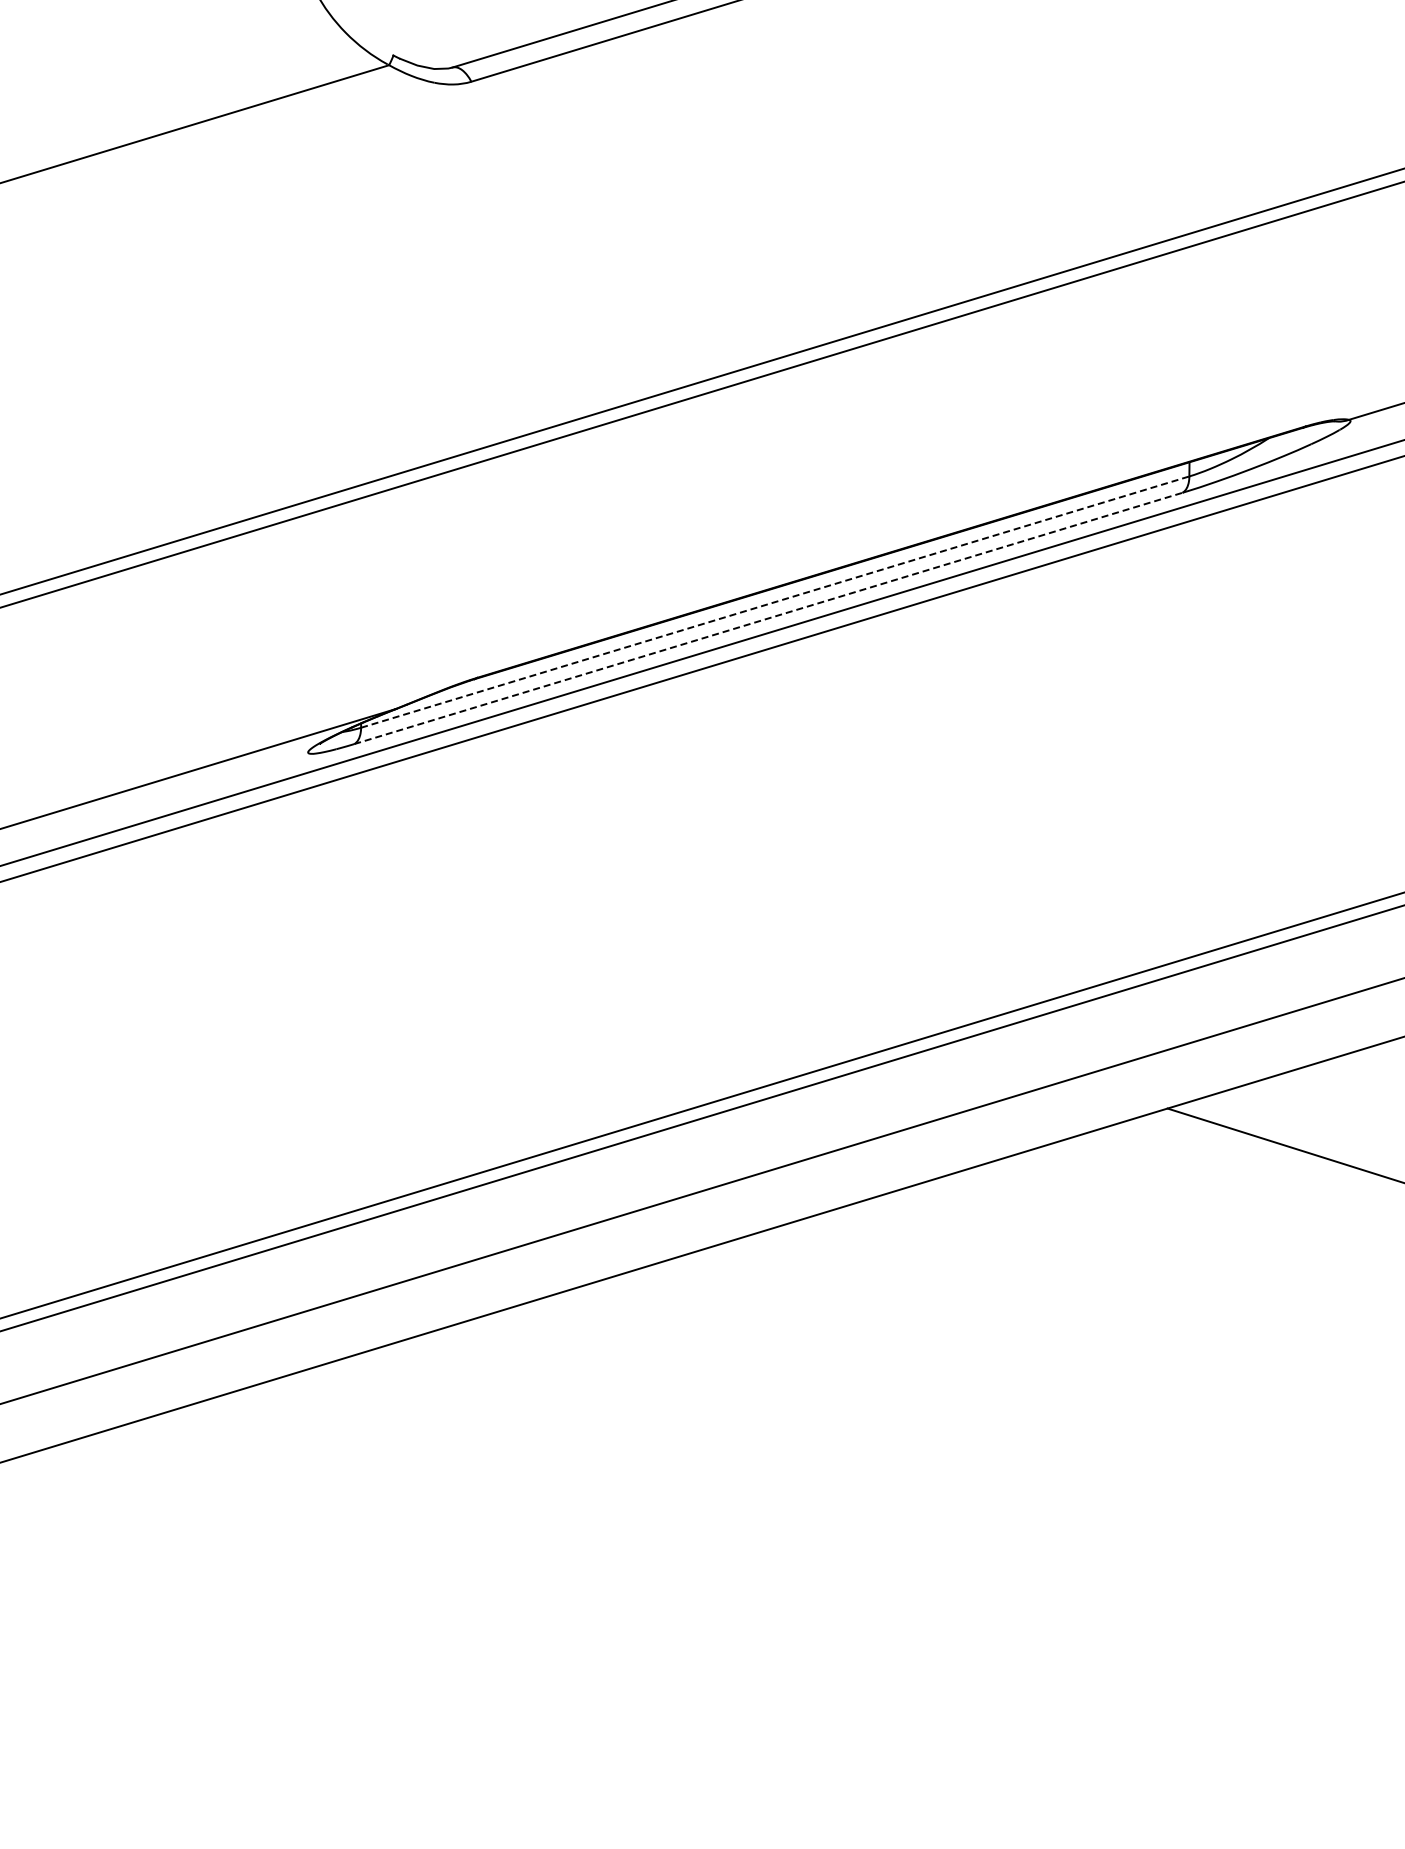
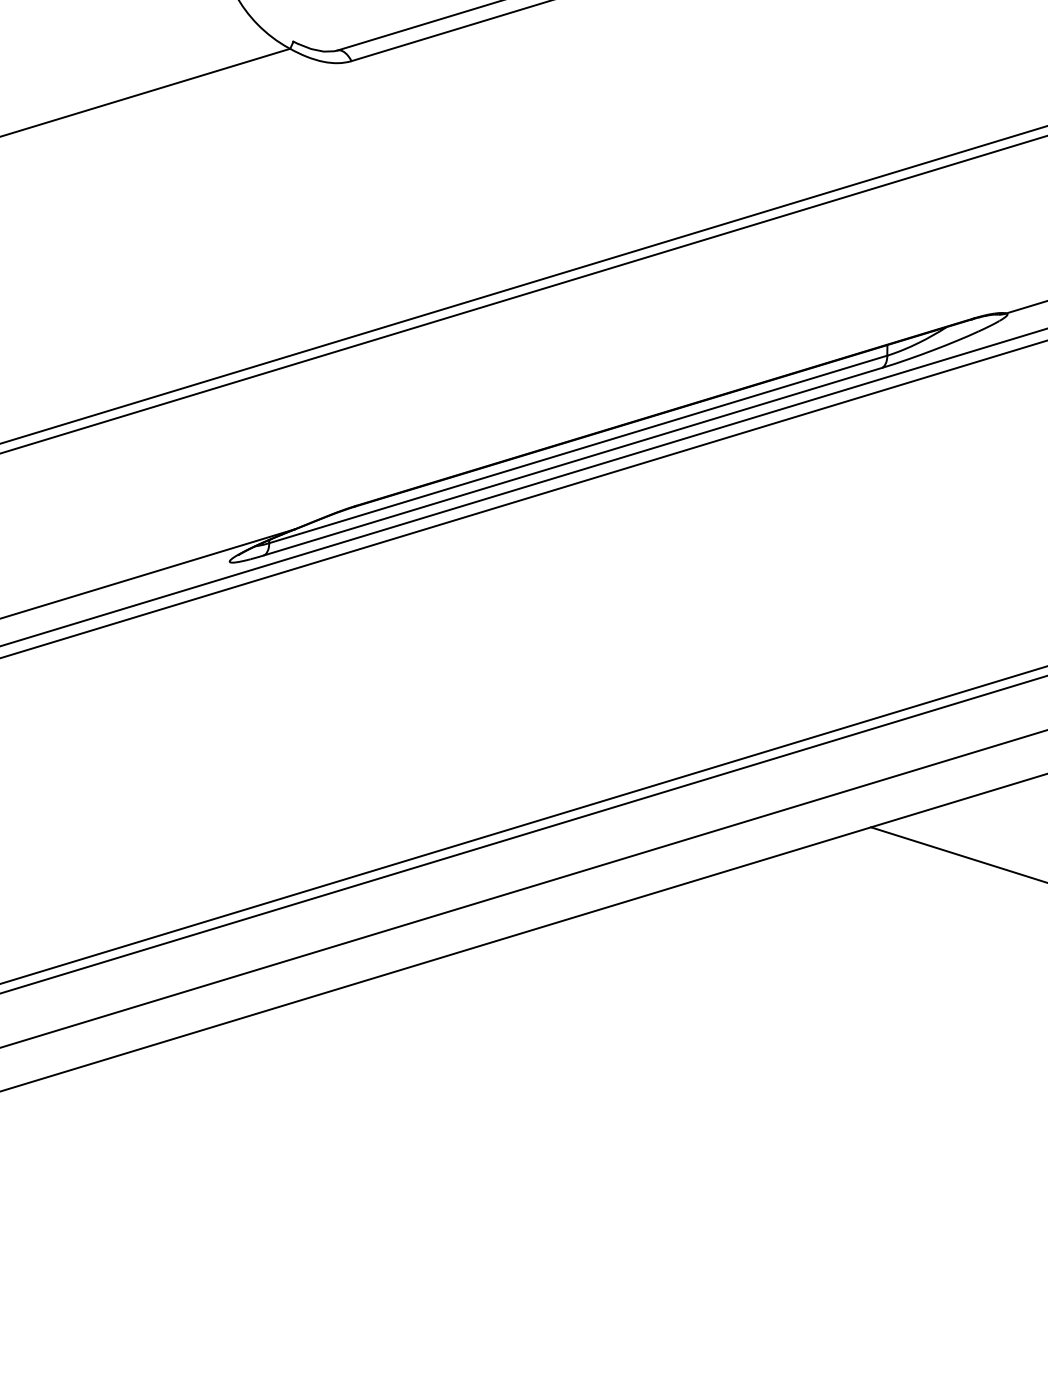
line: (775, 602) -> (578, 449), dashed -> solid
line: (768, 618) -> (573, 461), dashed -> solid

